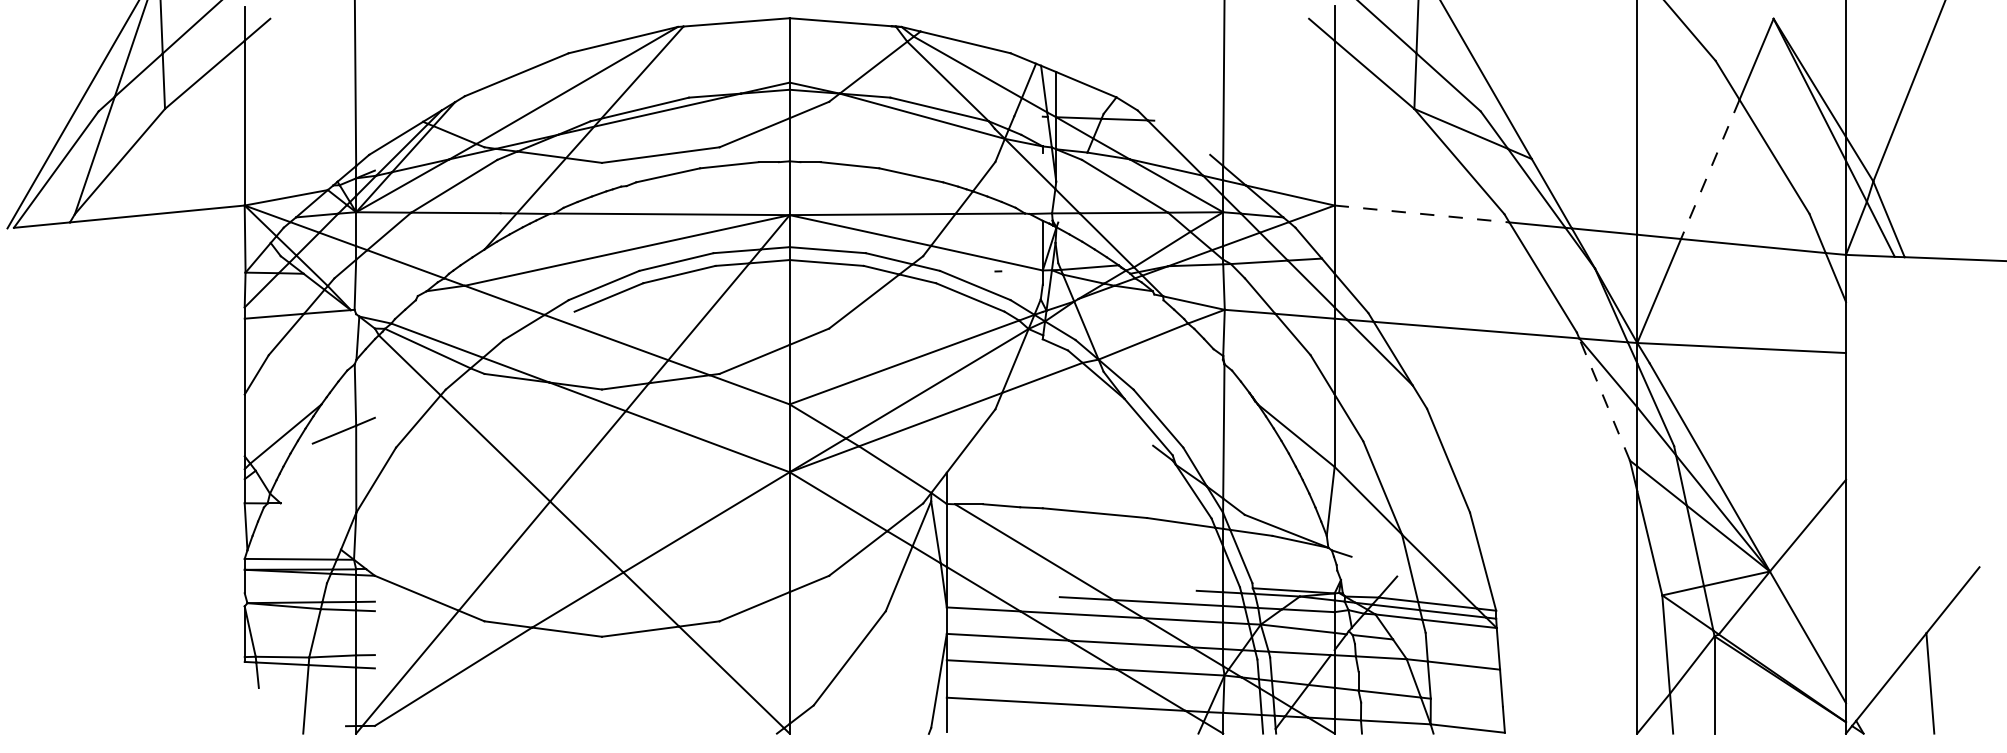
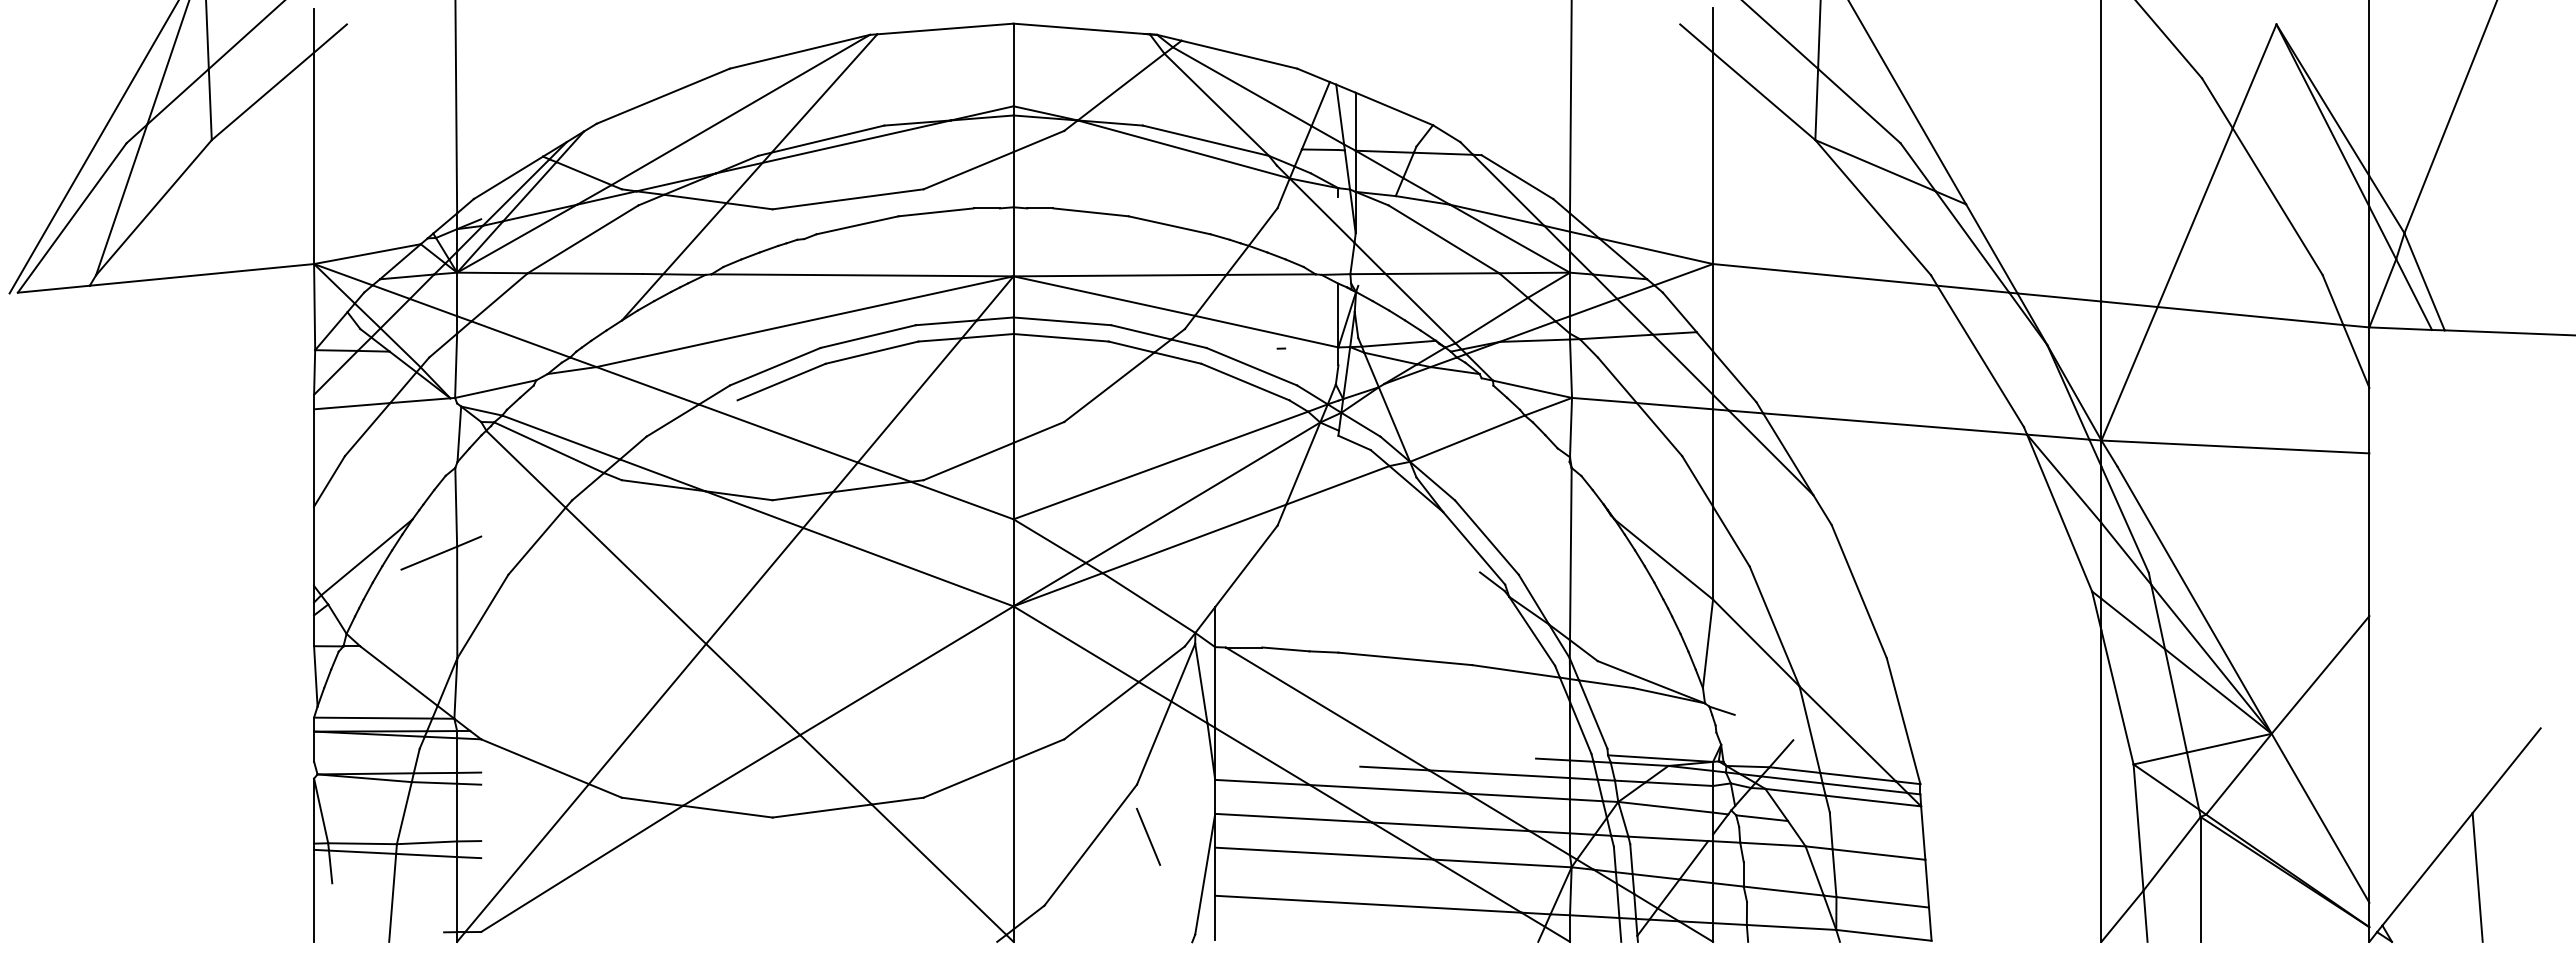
line: (1028, 116) -> (1319, 149), added
line: (1182, 138) -> (1517, 177), added
line: (1710, 169) -> (2195, 217), dashed -> solid
line: (1422, 213) -> (1825, 274), dashed -> solid
line: (386, 302) -> (495, 388), added
line: (1604, 399) -> (2059, 513), dashed -> solid
line: (310, 526) -> (398, 675), added
line: (894, 651) -> (1148, 836), added
line: (245, 697) -> (314, 895), added
line: (1466, 702) -> (1882, 902), added

